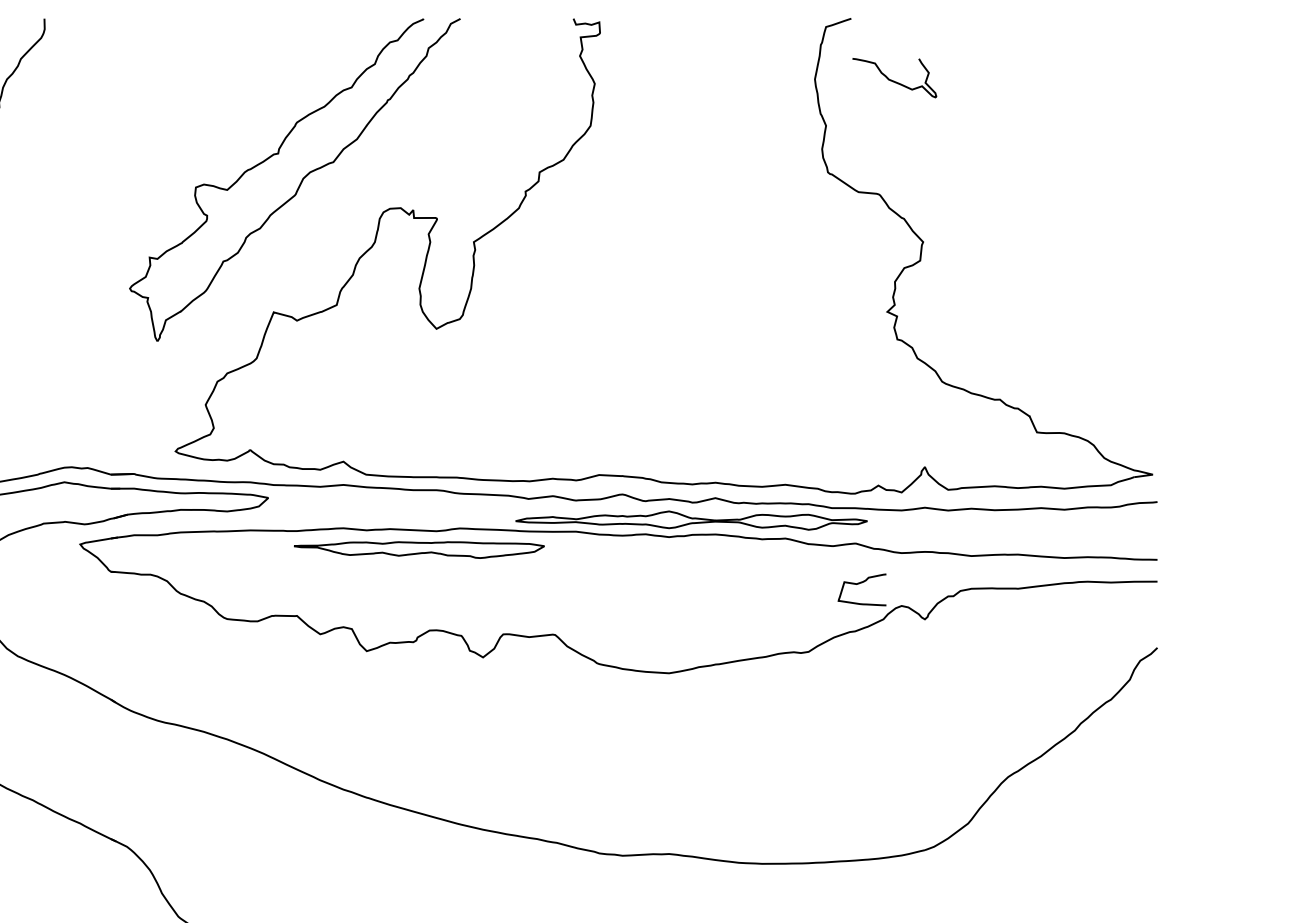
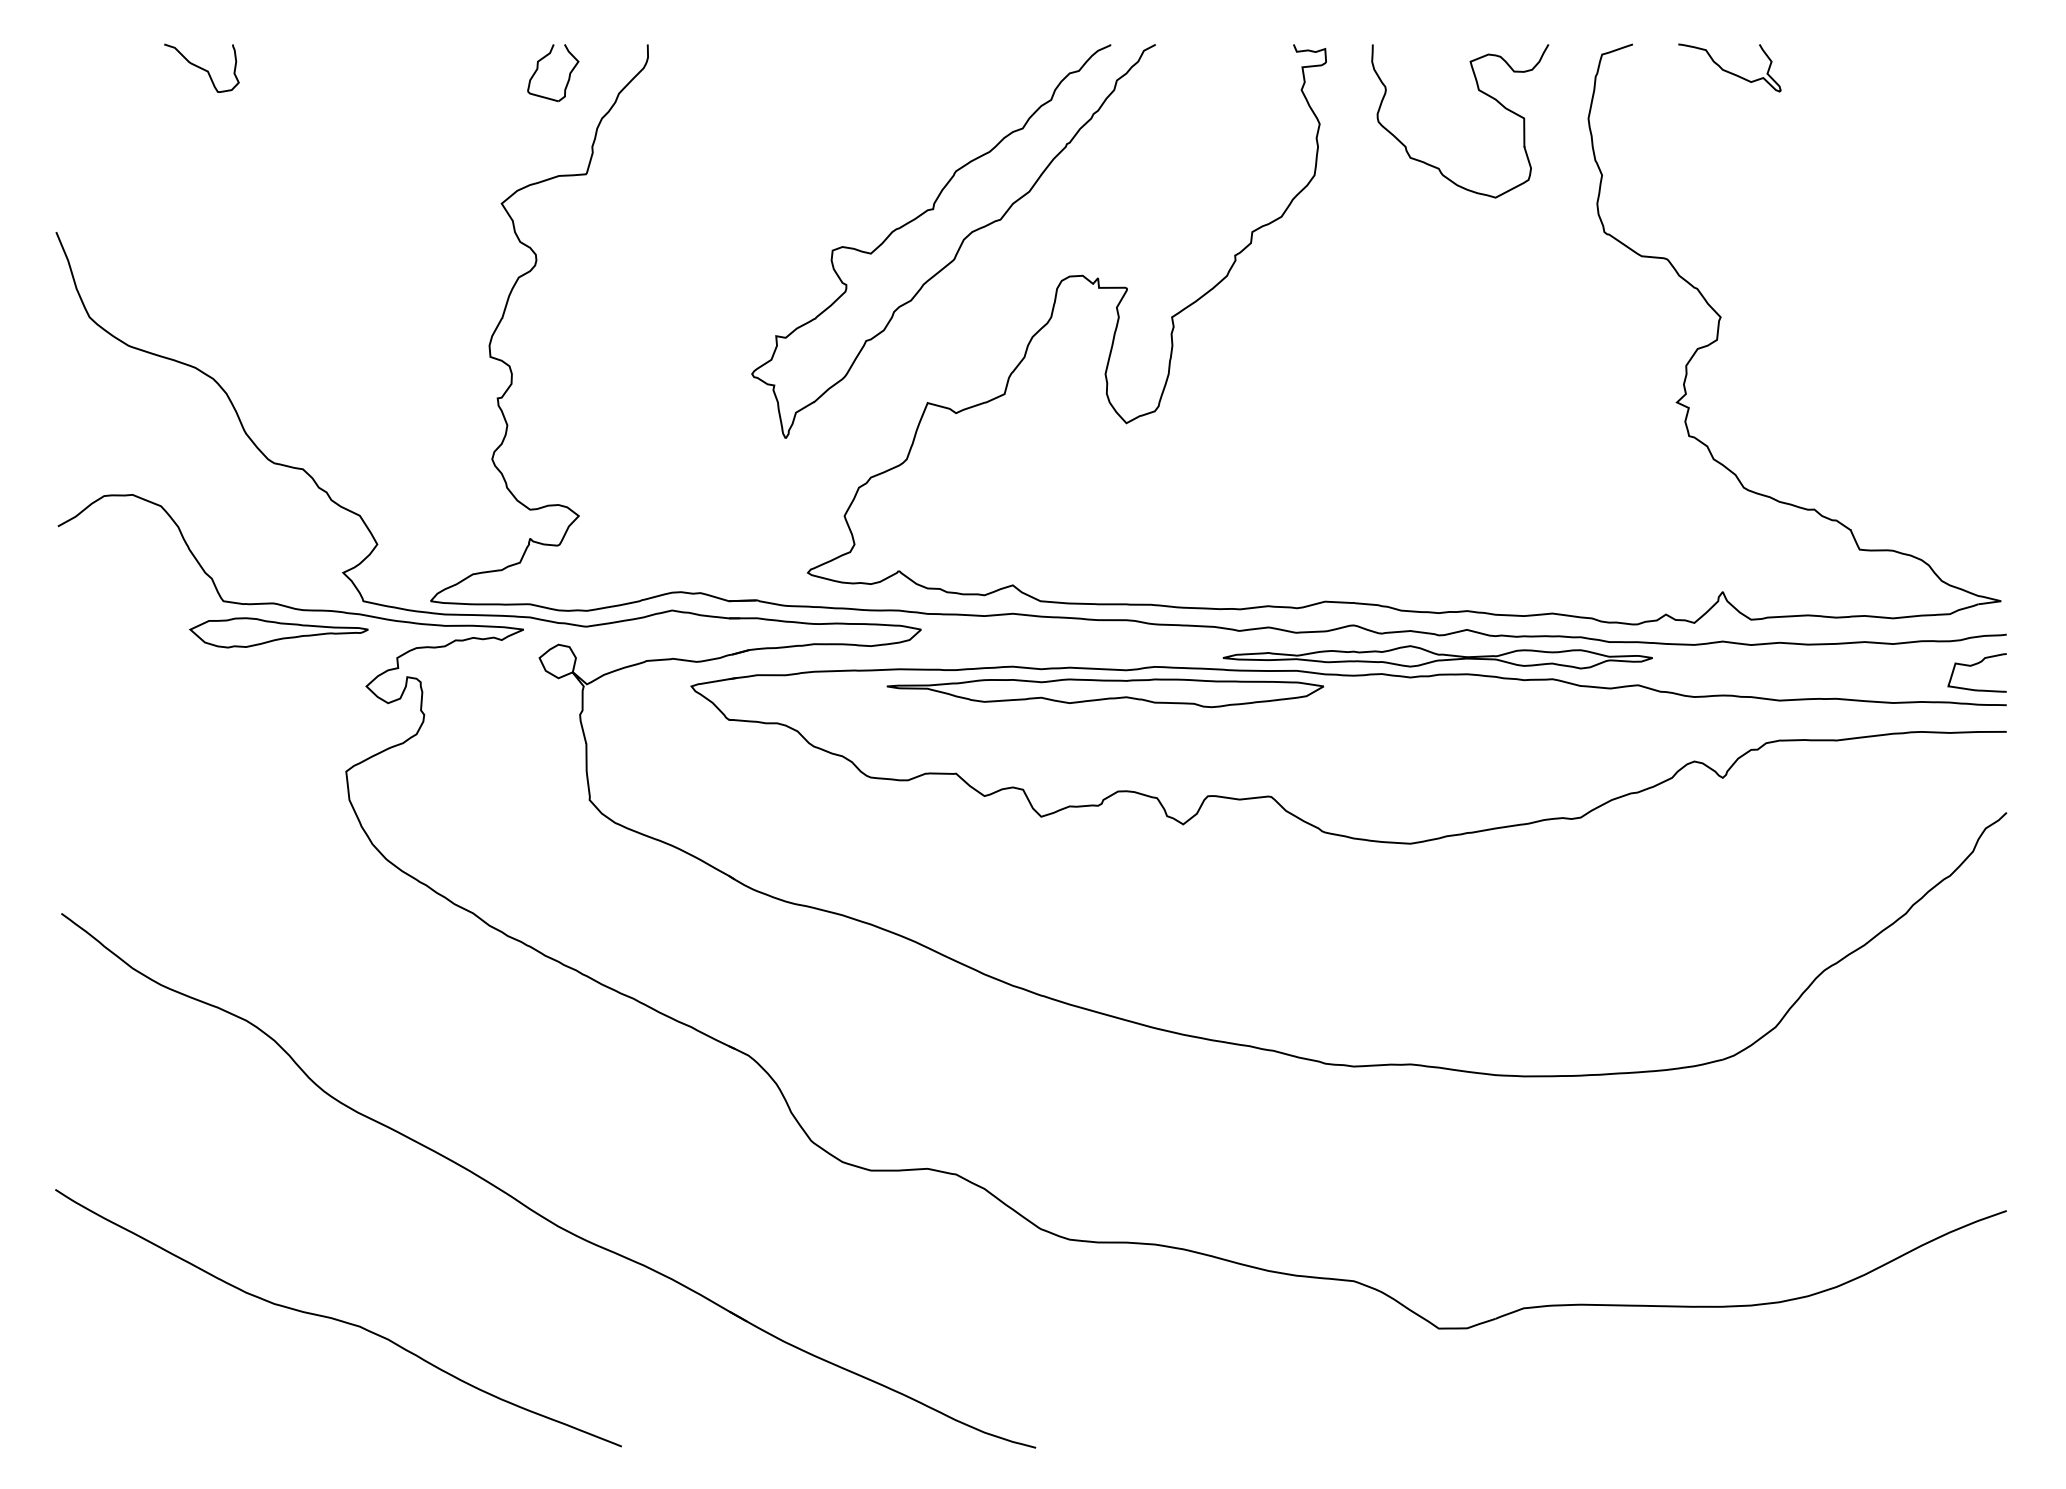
curve: (725, 57) -> (1479, 91), added
curve: (892, 80) -> (1727, 70), moved
part: (419, 550) -> (1105, 693), size x1.43
curve: (860, 583) -> (1975, 665), moved

